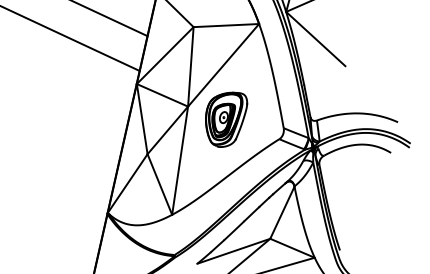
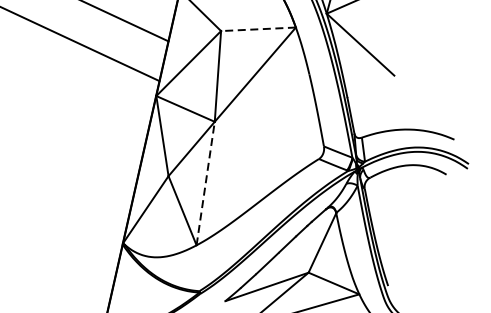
line: (226, 25) -> (258, 29), solid -> dashed
part: (226, 119) -> (258, 136), removed
line: (180, 160) -> (206, 183), solid -> dashed

